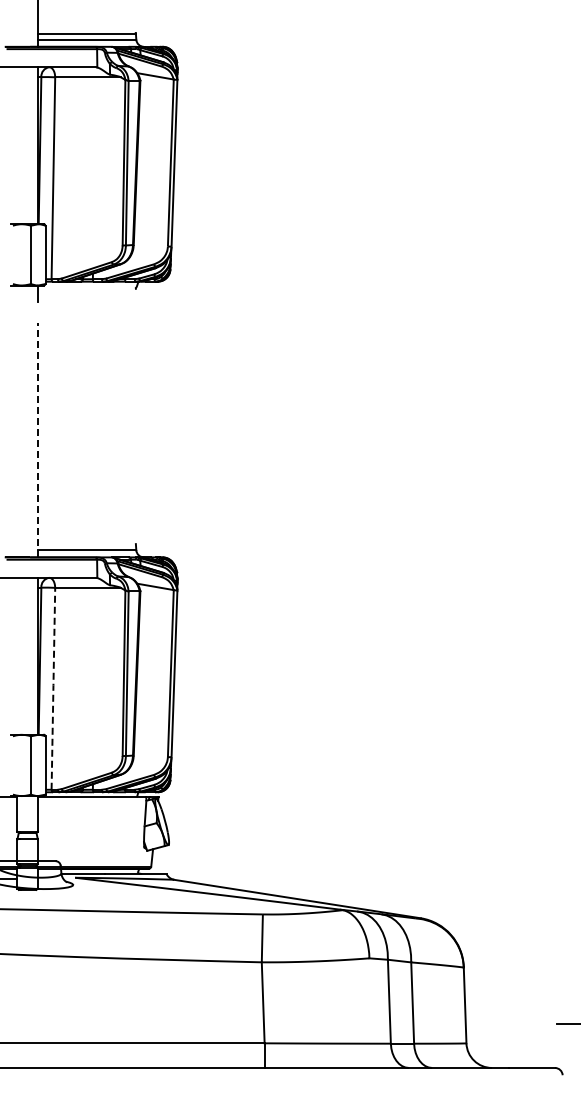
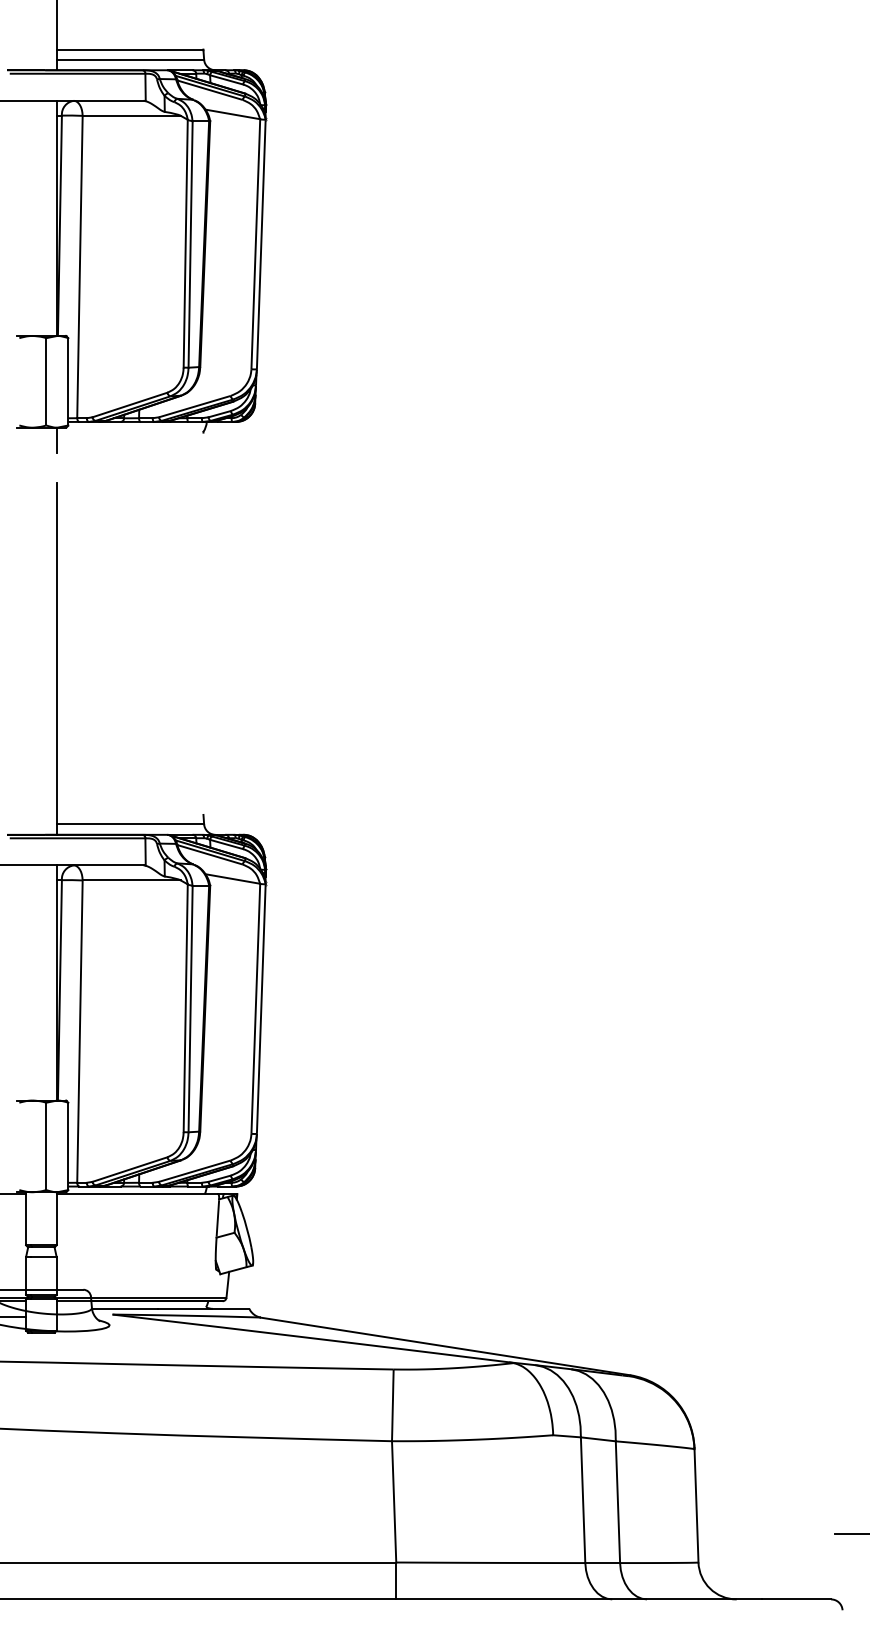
line: (37, 439) -> (56, 658), dashed -> solid
line: (53, 688) -> (80, 1031), dashed -> solid

